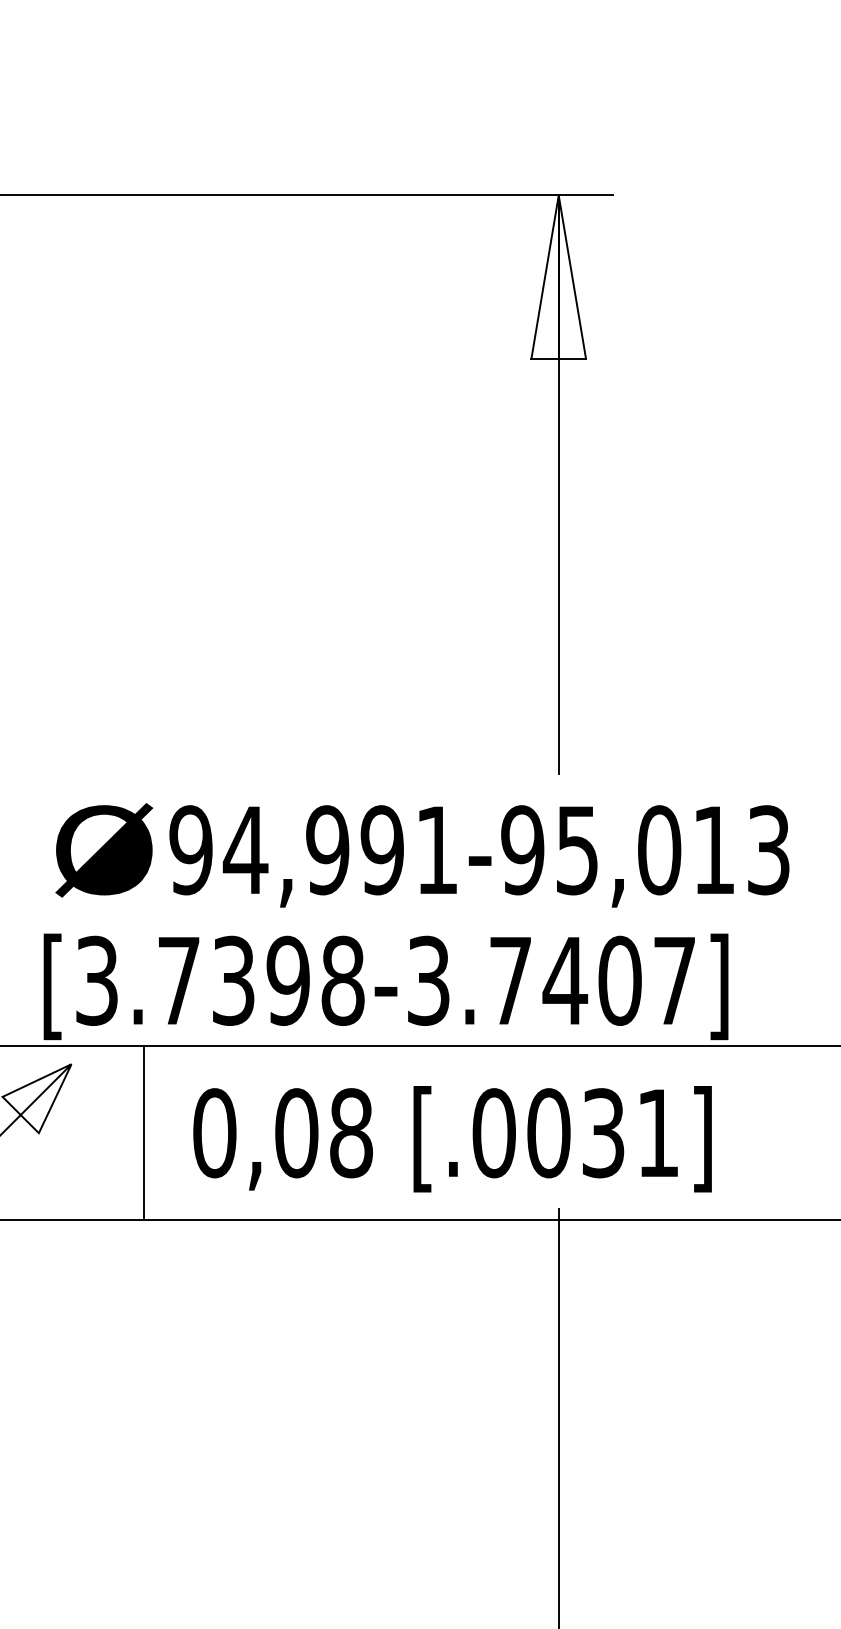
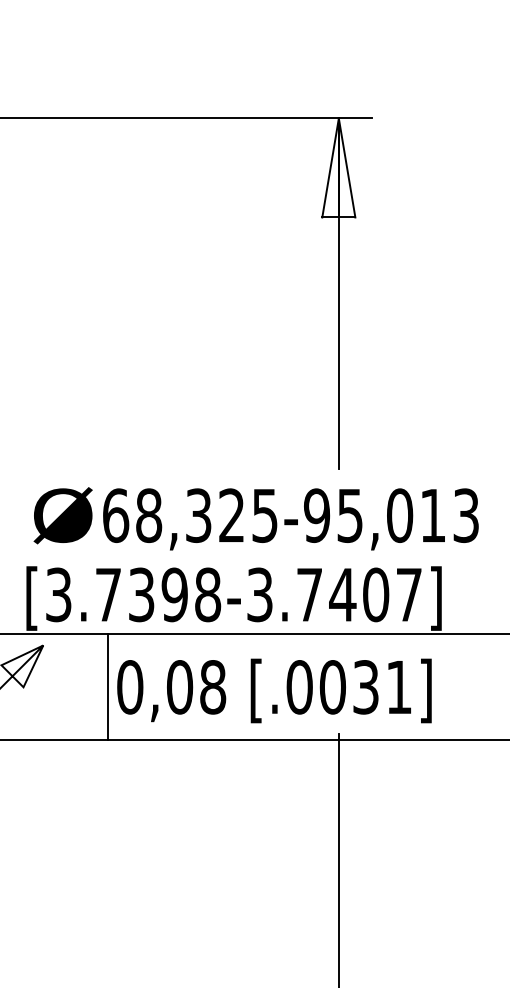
text: (312, 849) -> (189, 515), 94,991-95,013 -> 68,325-95,013
line: (144, 1133) -> (108, 687), moved

